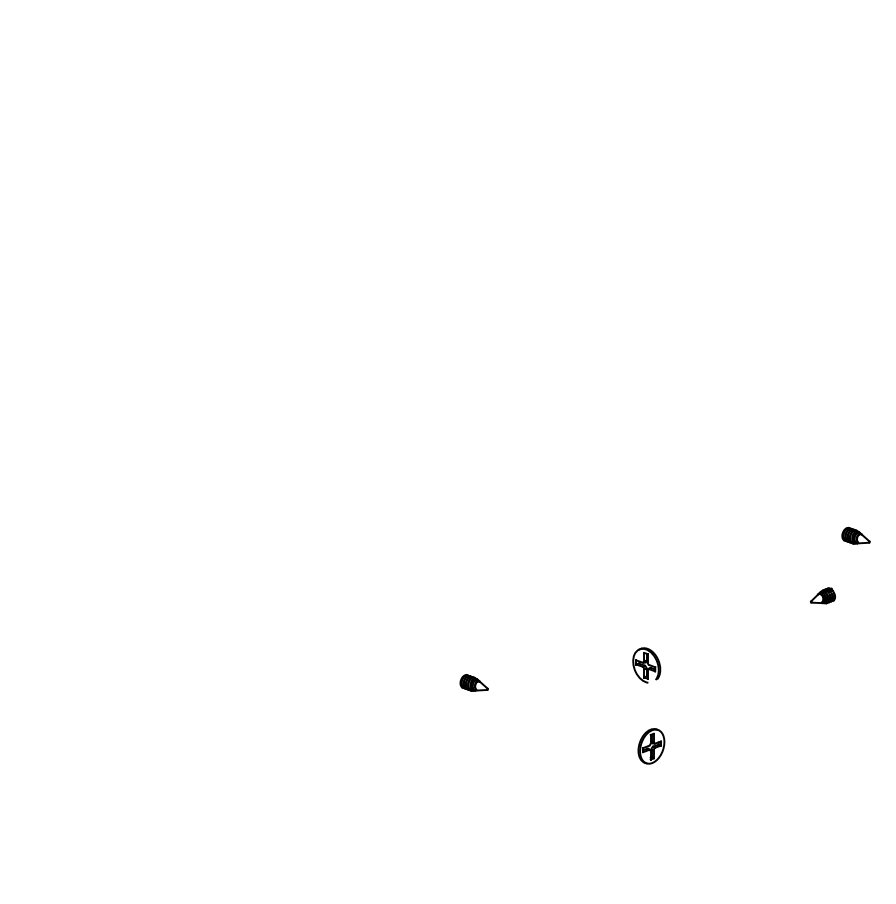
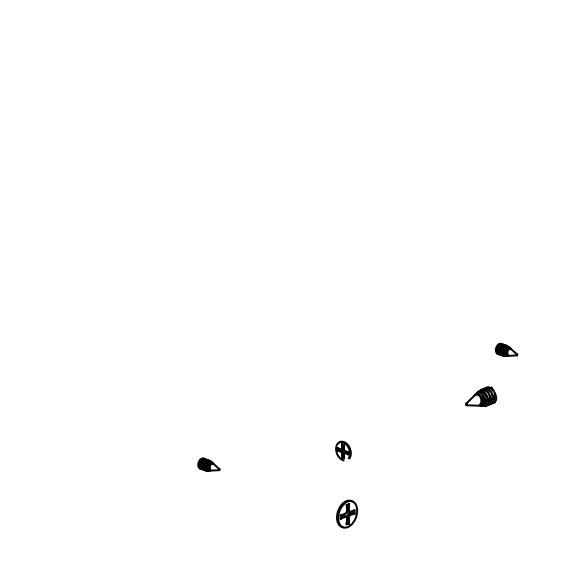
part: (822, 595) -> (480, 396), size x1.6
part: (646, 665) -> (343, 451), size x0.7

